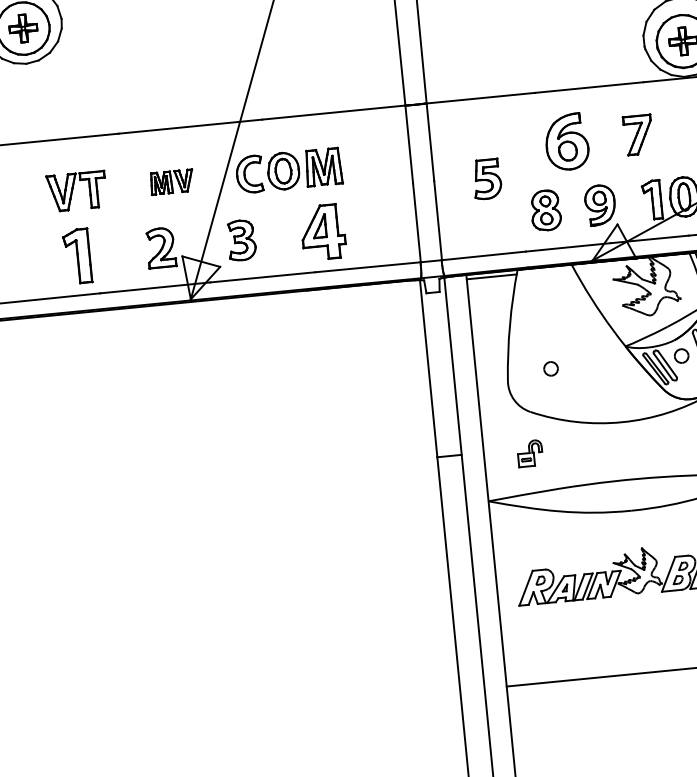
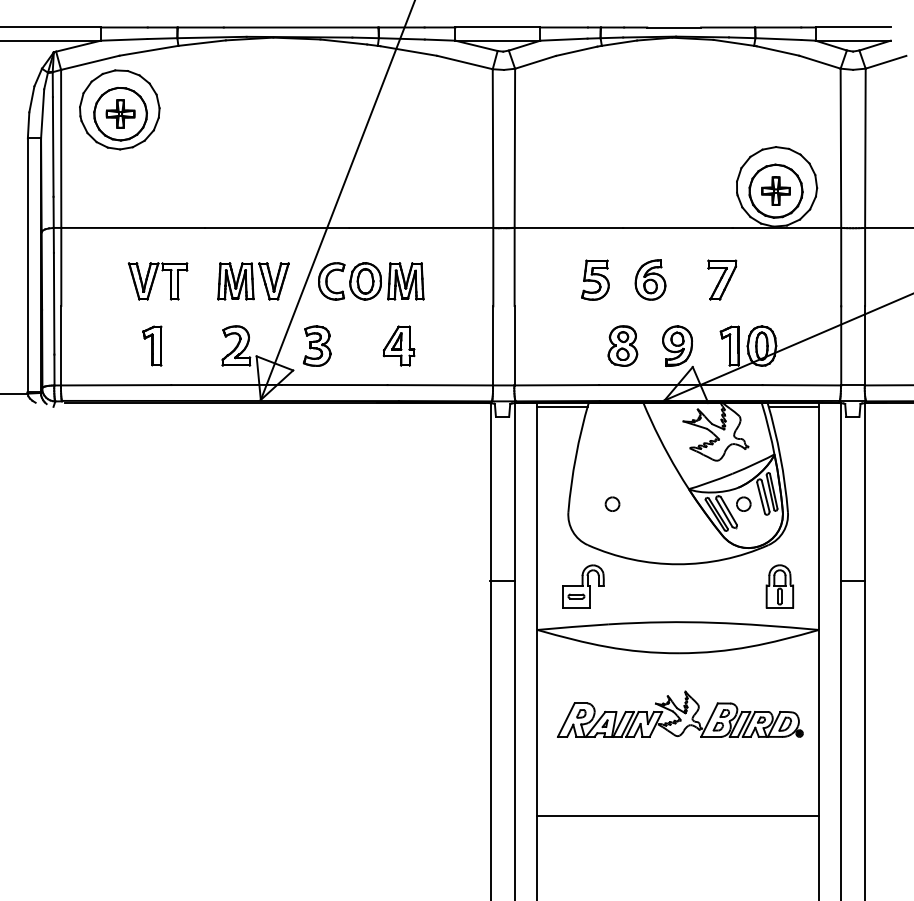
part: (566, 141) -> (650, 279), size x0.71
part: (487, 178) -> (595, 279), moved
part: (171, 182) -> (253, 281), size x1.67
part: (322, 231) -> (398, 345), size x0.71
part: (77, 255) -> (152, 345), size x0.71
part: (530, 453) -> (583, 586), size x1.67

